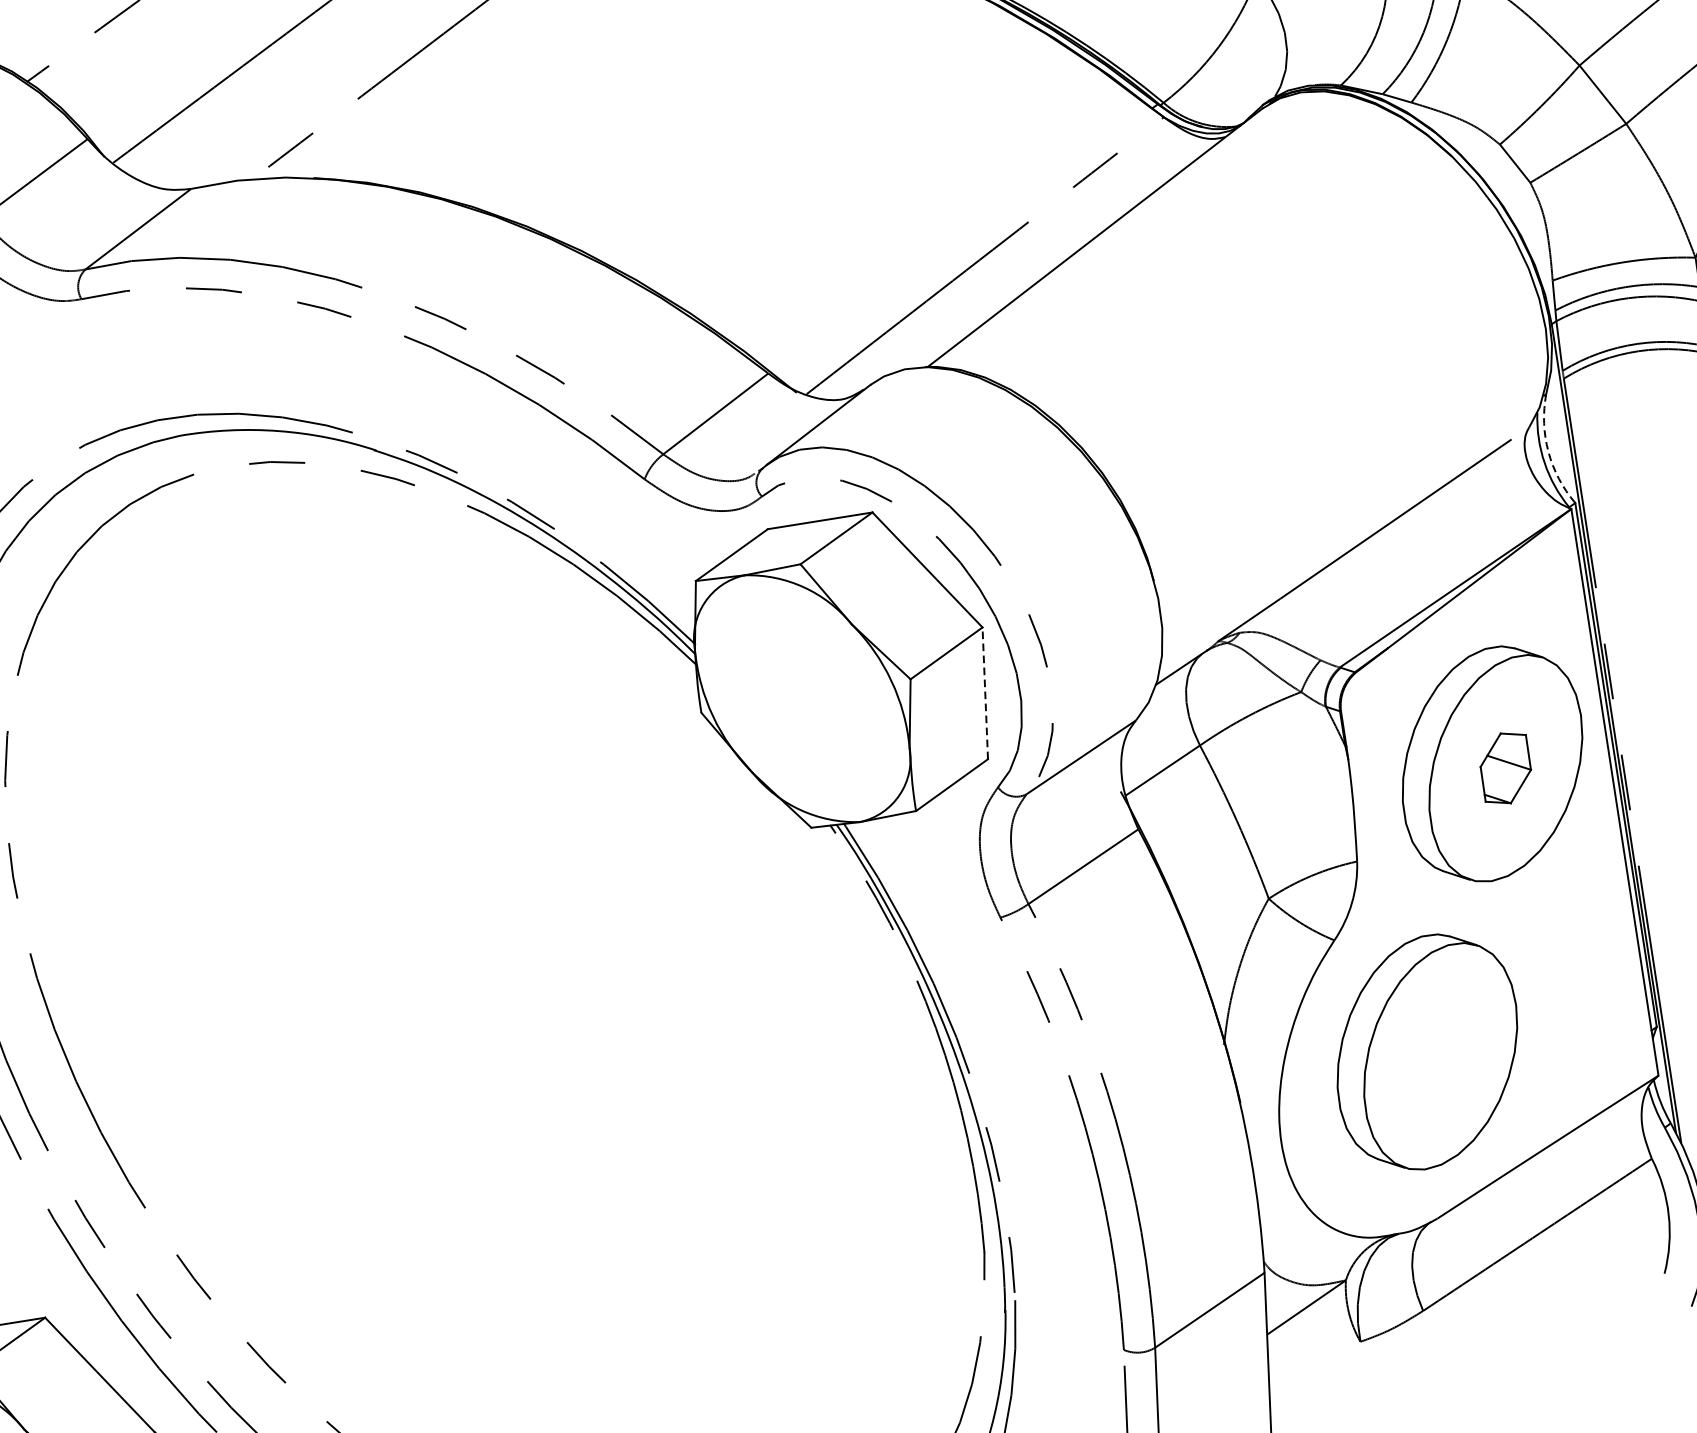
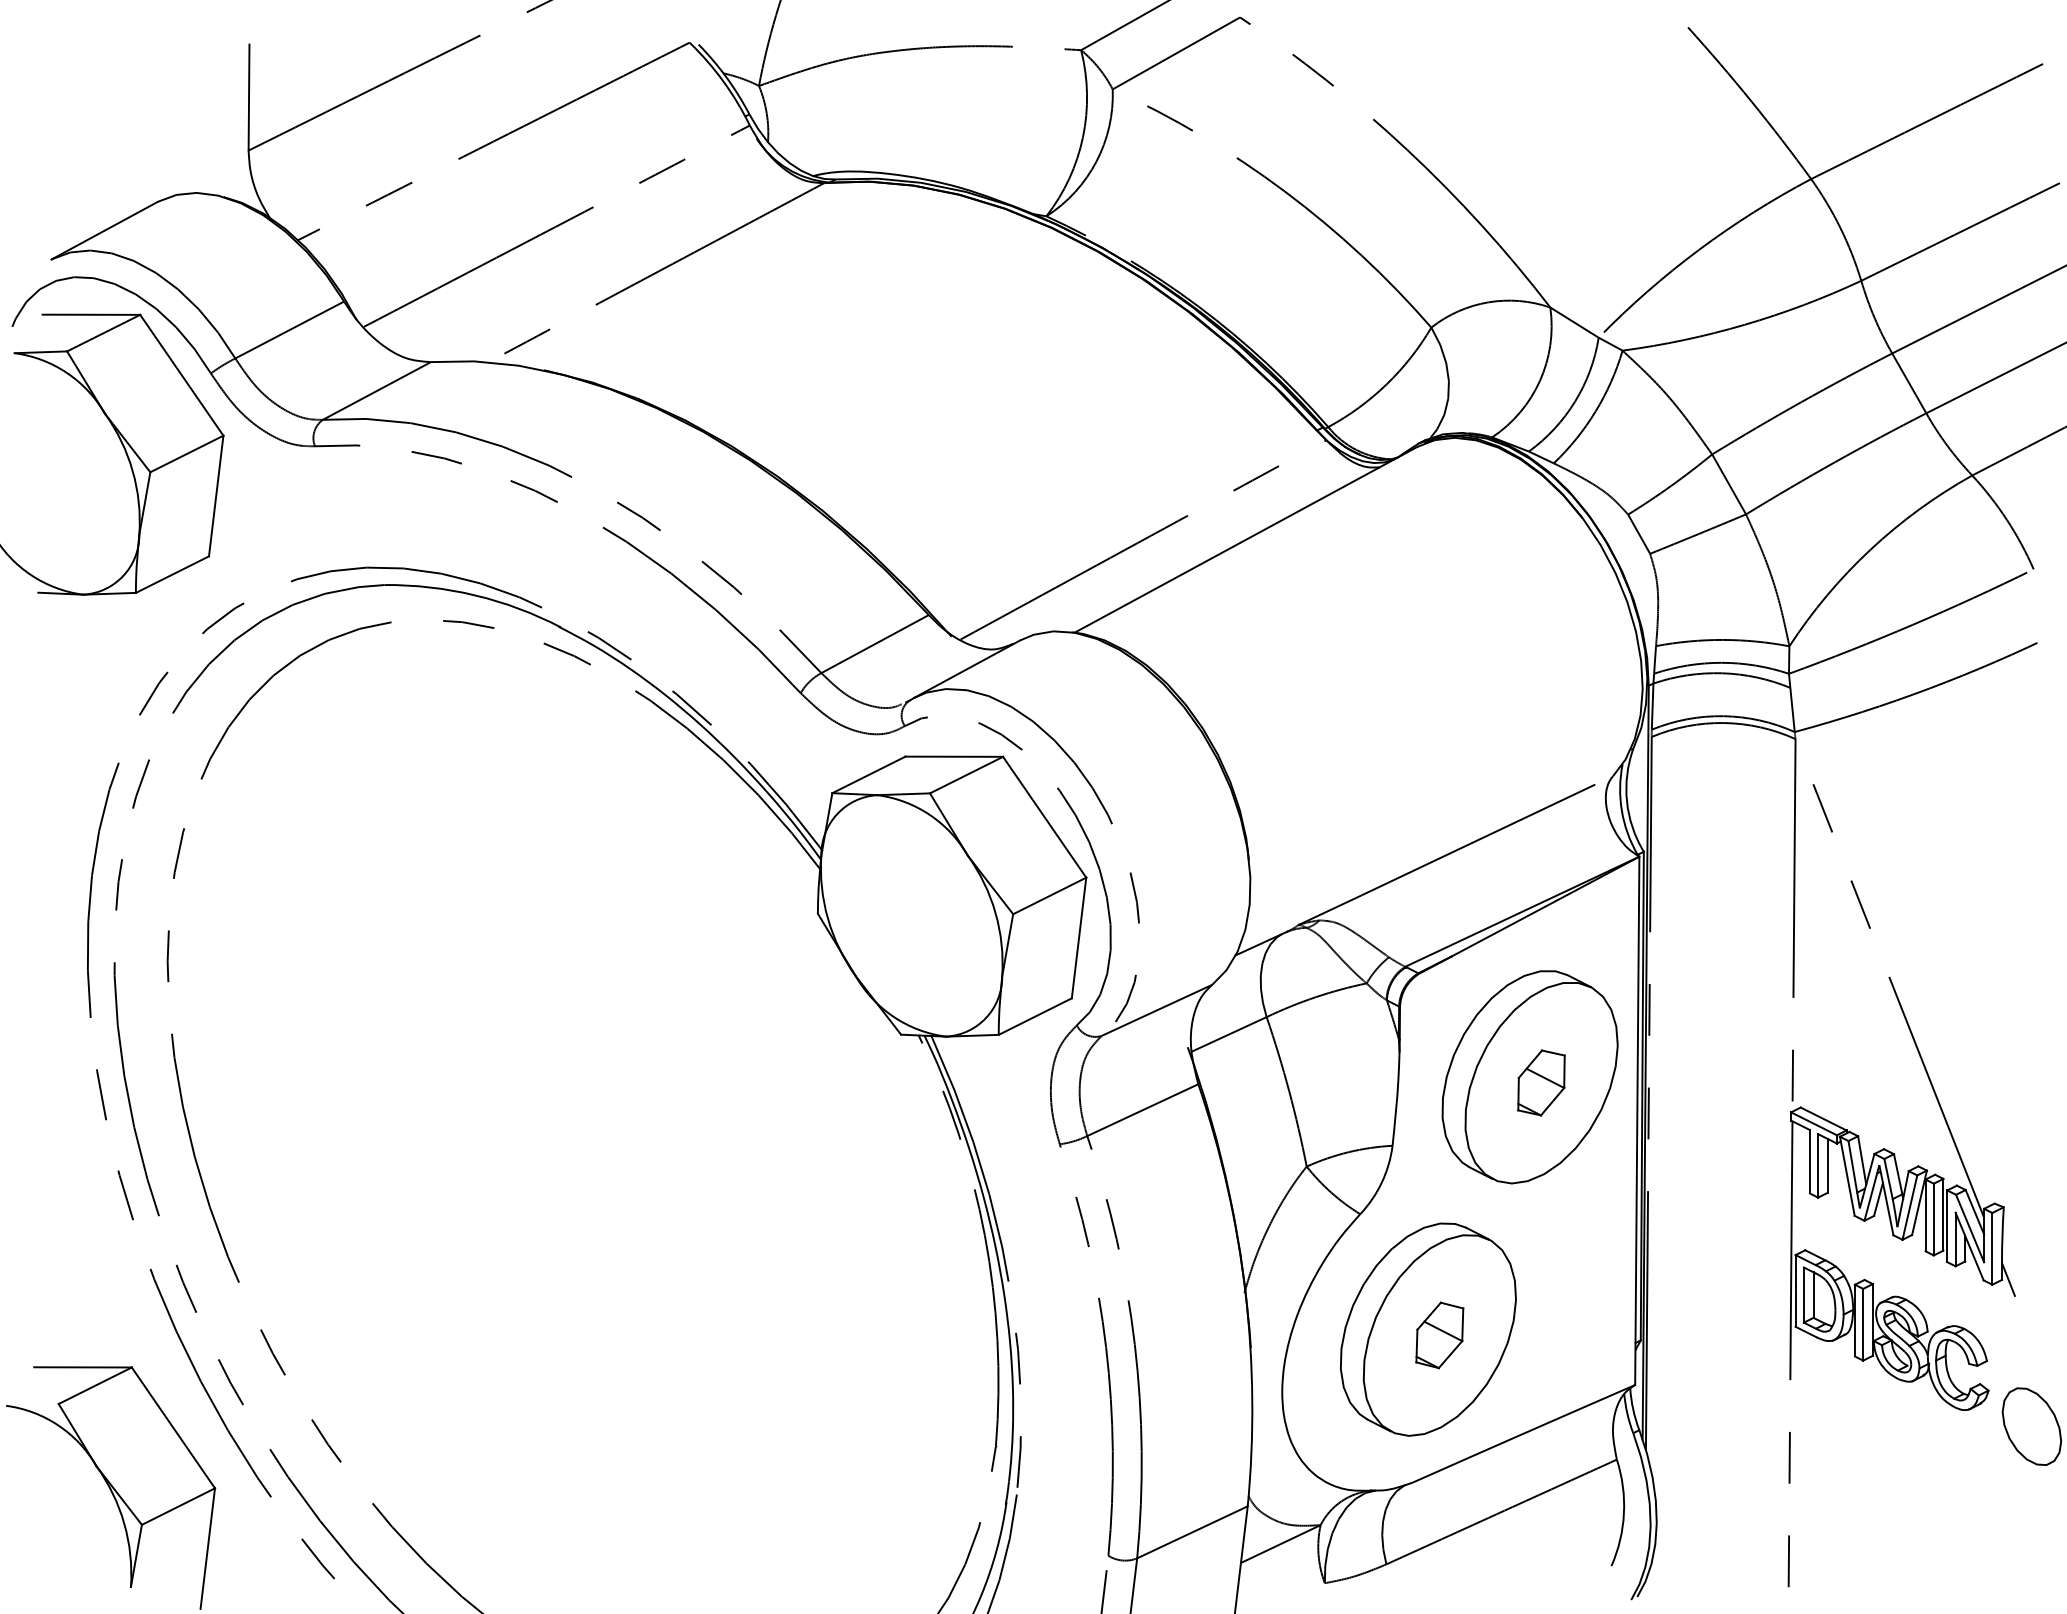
arc: (1547, 452) -> (1626, 801), dashed -> solid
line: (985, 693) -> (1079, 938), dashed -> solid
part: (1440, 1056) -> (1439, 1335), added

